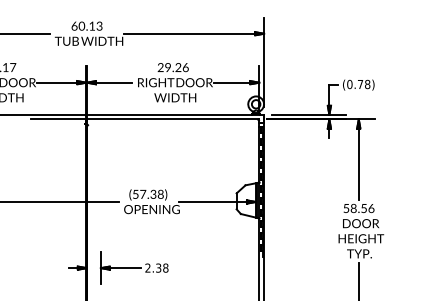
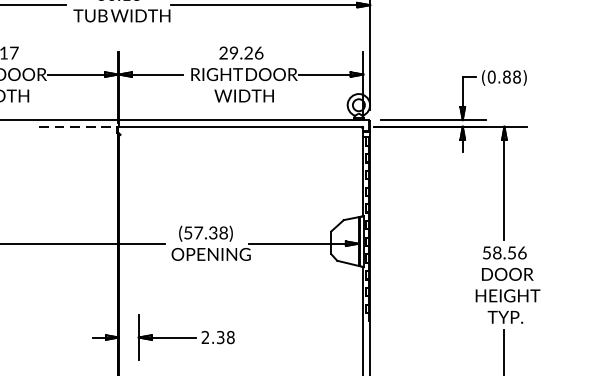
text: (360, 84) -> (506, 77), (0.78) -> (0.88)
line: (58, 119) -> (78, 126), solid -> dashed

